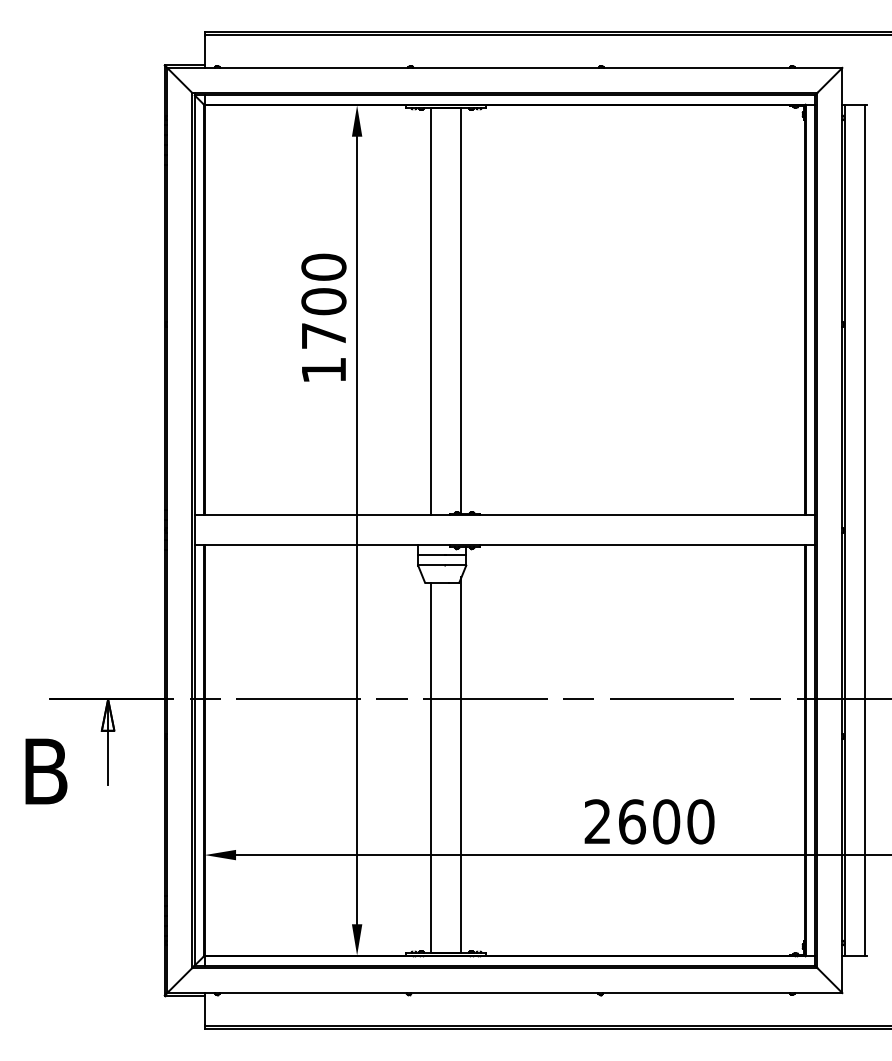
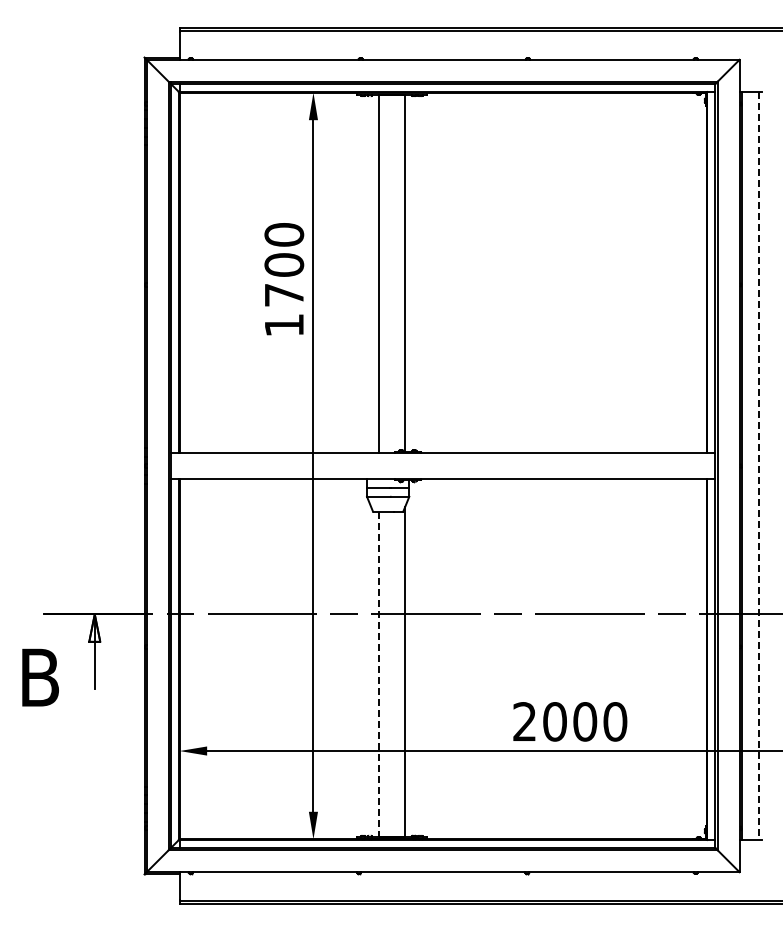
line: (865, 529) -> (759, 465), solid -> dashed
line: (431, 769) -> (378, 675), solid -> dashed
text: (632, 821) -> (555, 721), 2600 -> 2000

